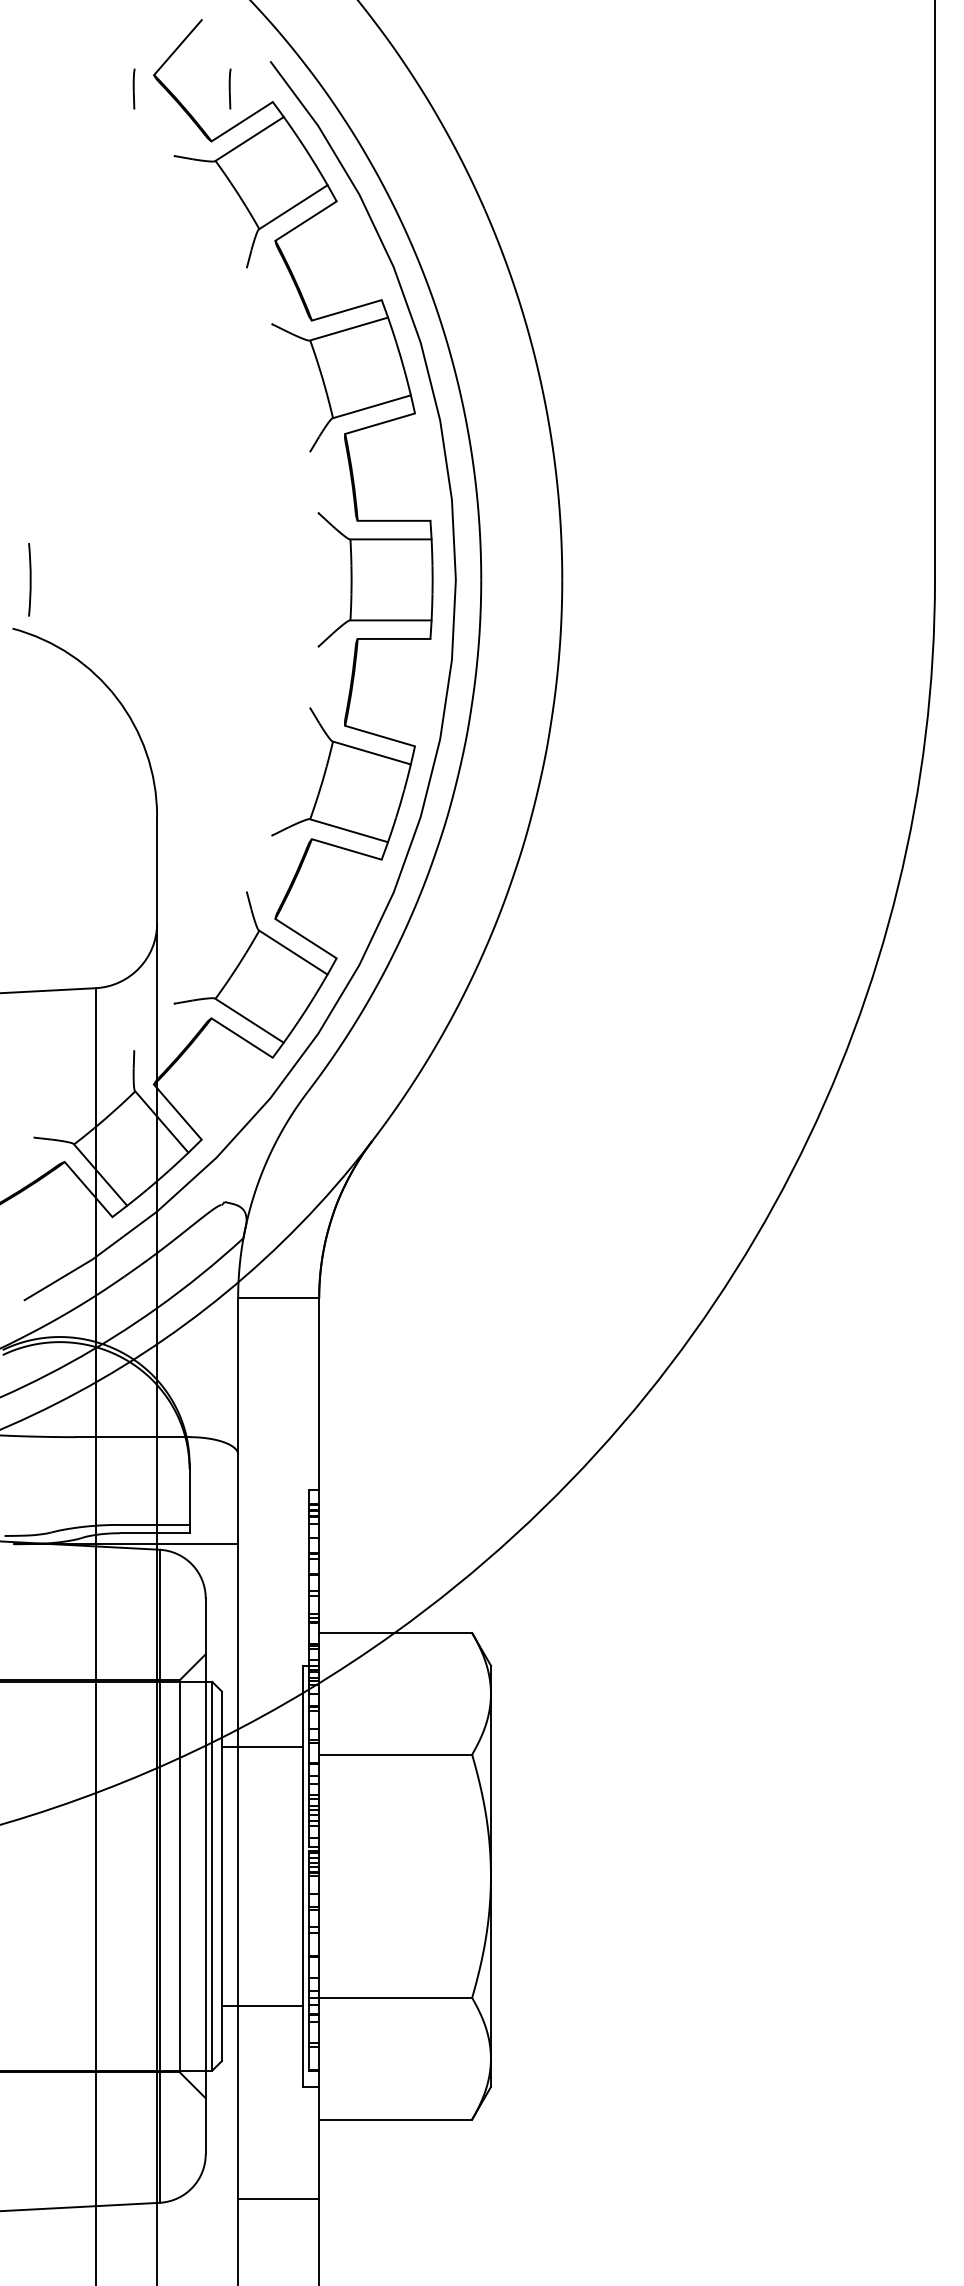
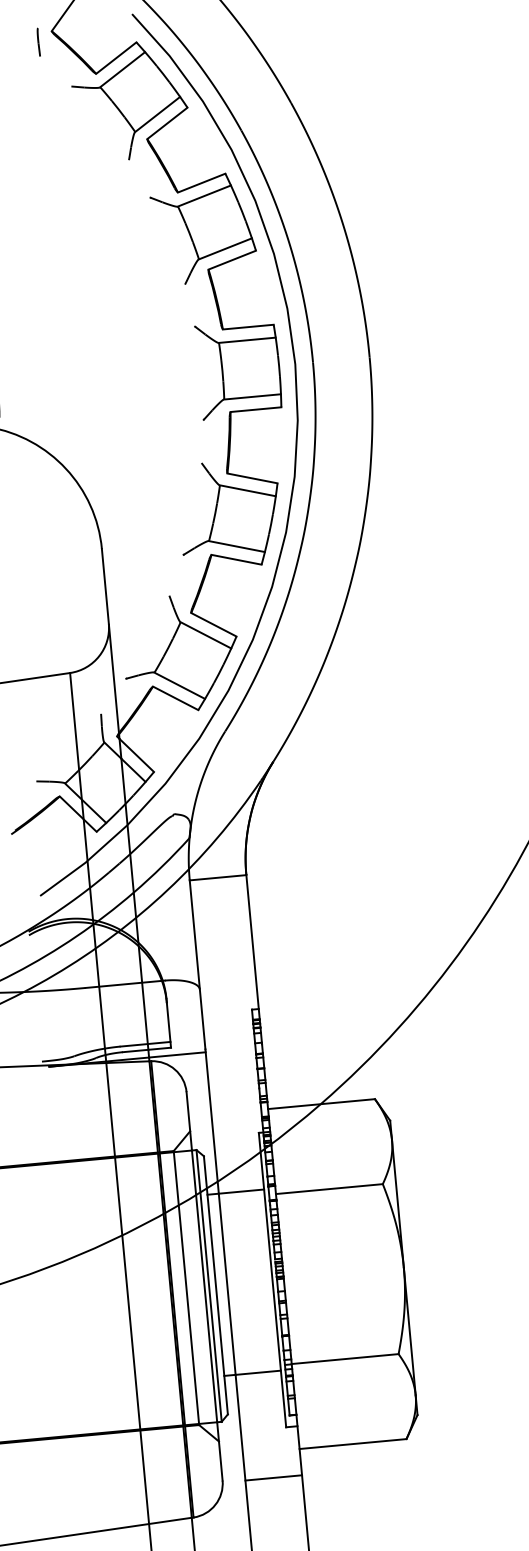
line: (229, 88) -> (105, 35), removed
line: (278, 2199) -> (273, 1478), moved

